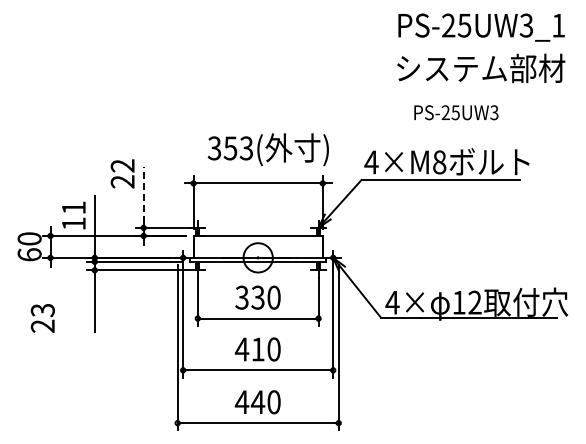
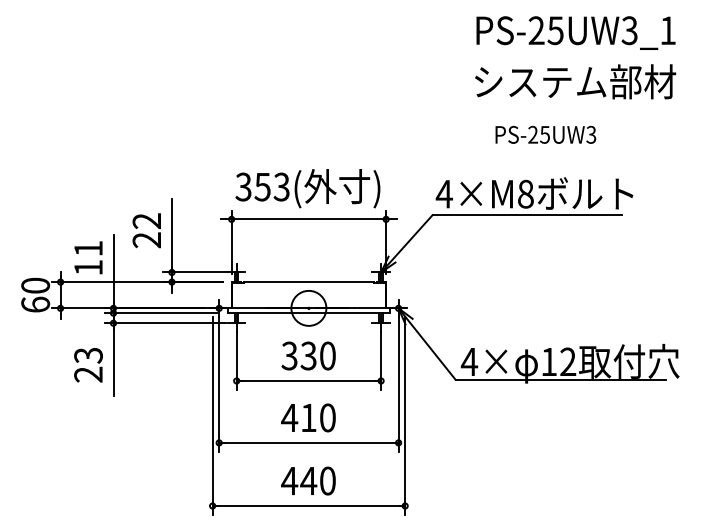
text: (267, 149) -> (306, 188), moved
text: (122, 173) -> (146, 230), moved
line: (143, 194) -> (171, 232), dashed -> solid
text: (42, 318) -> (88, 365), moved

